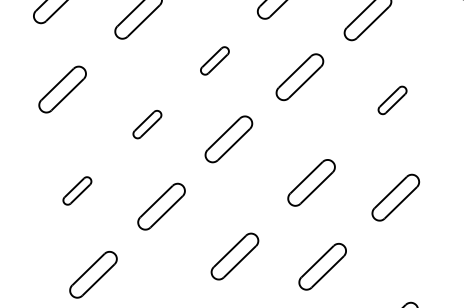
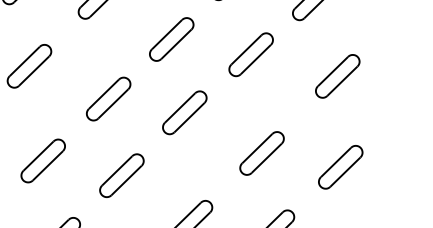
part: (214, 60) -> (171, 39), size x1.67
part: (392, 100) -> (337, 76), size x1.67
part: (147, 124) -> (108, 98), size x1.67
part: (77, 190) -> (43, 160), size x1.67

